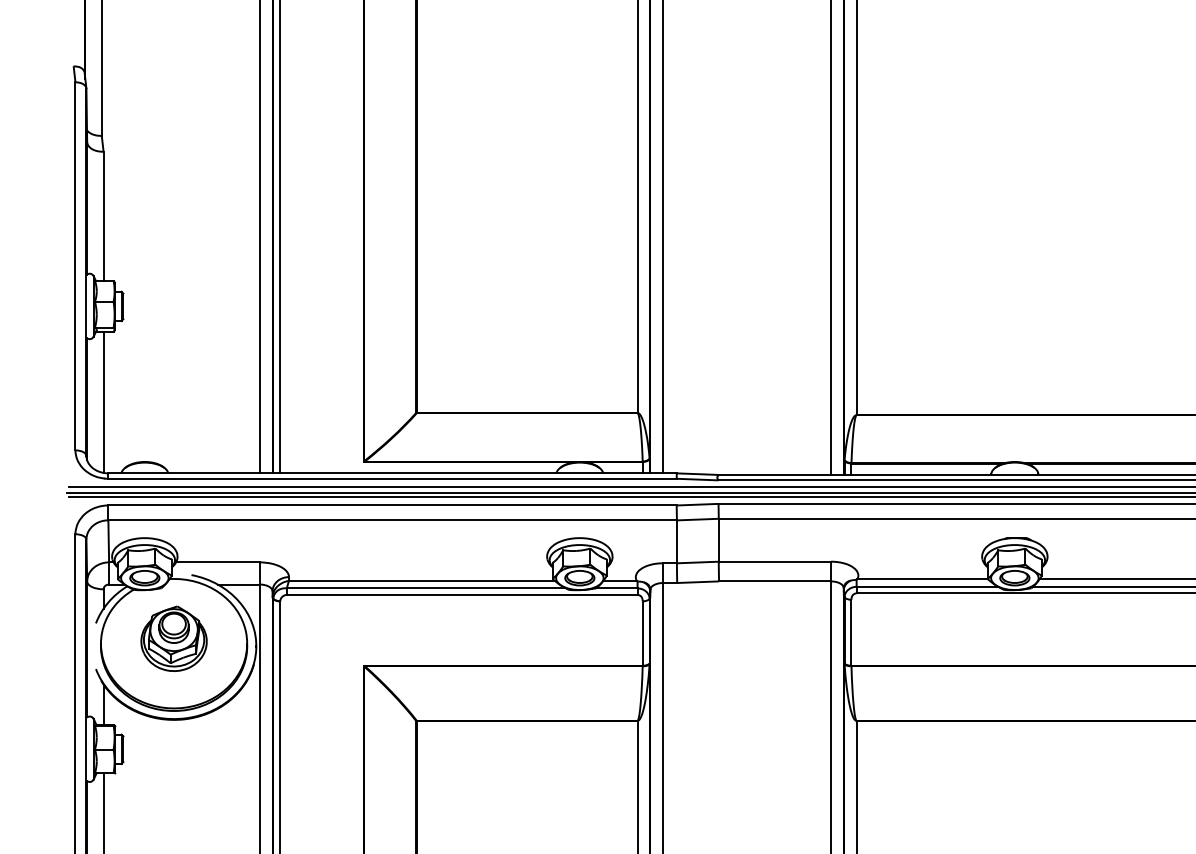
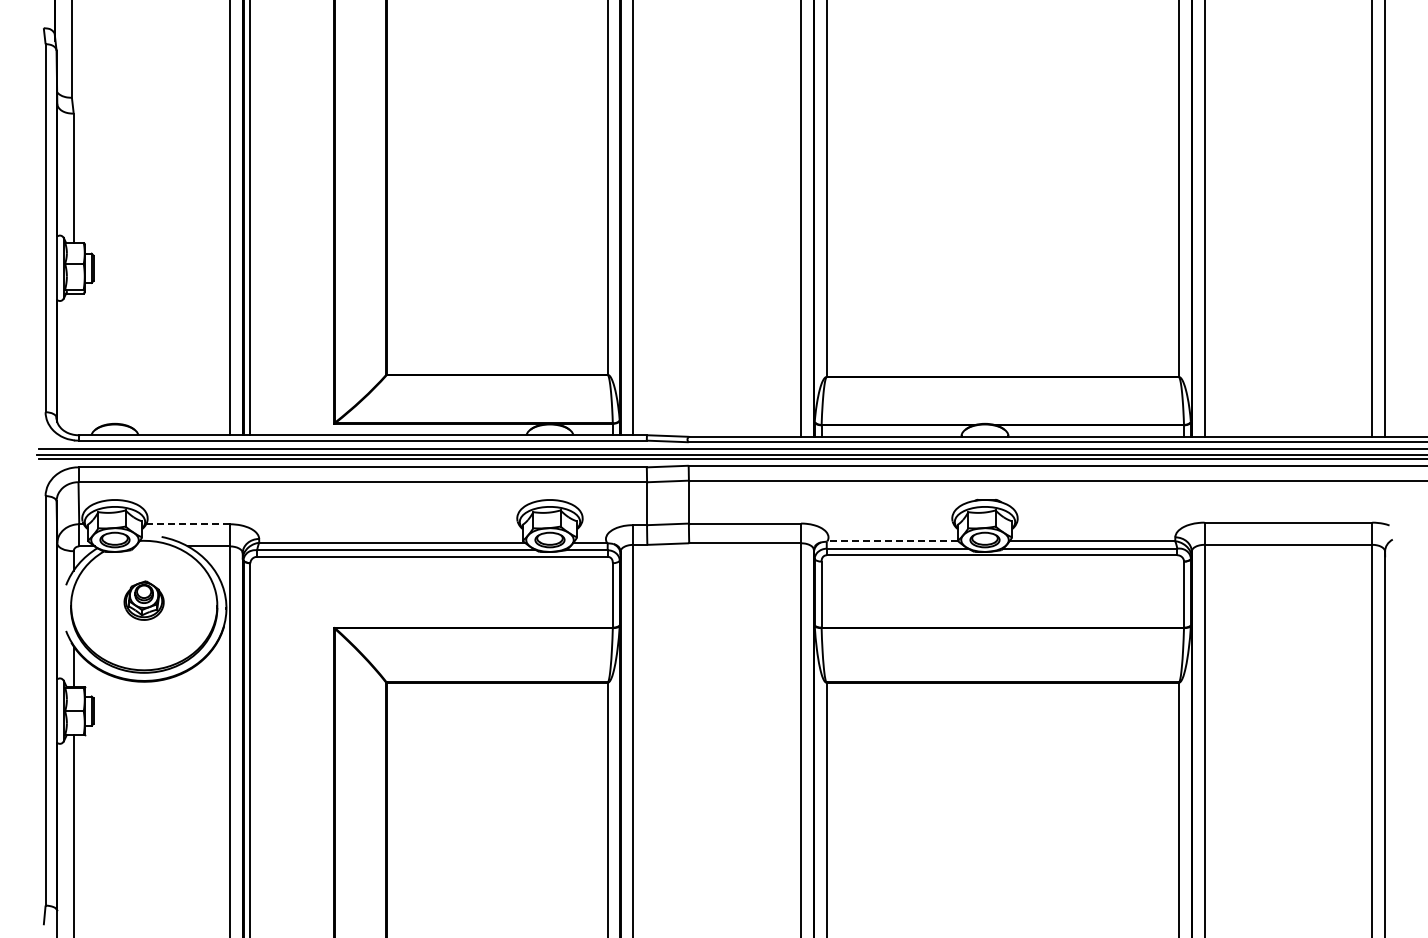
line: (103, 402) -> (73, 364), removed
line: (218, 562) -> (188, 524), solid -> dashed
line: (922, 579) -> (892, 541), solid -> dashed
part: (173, 638) -> (143, 600), size x0.6

